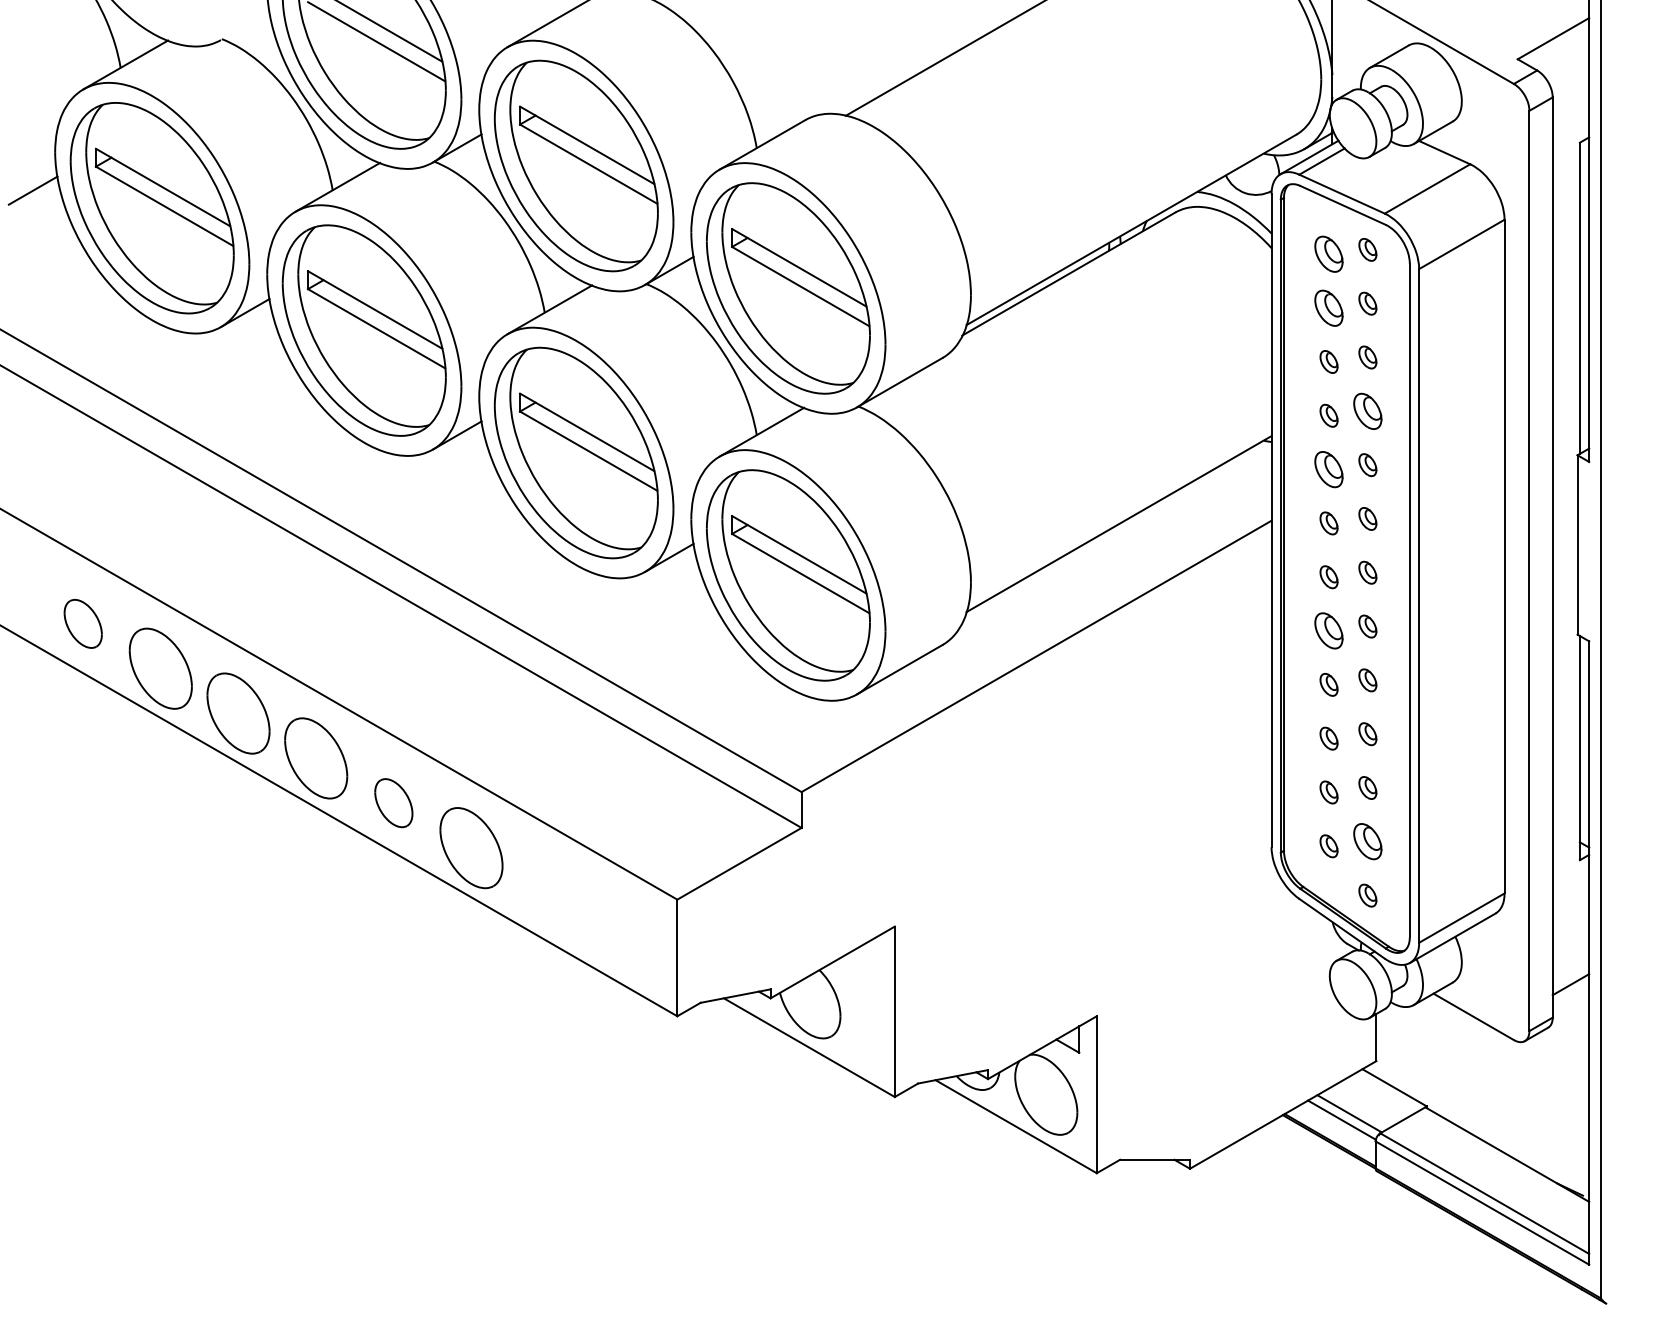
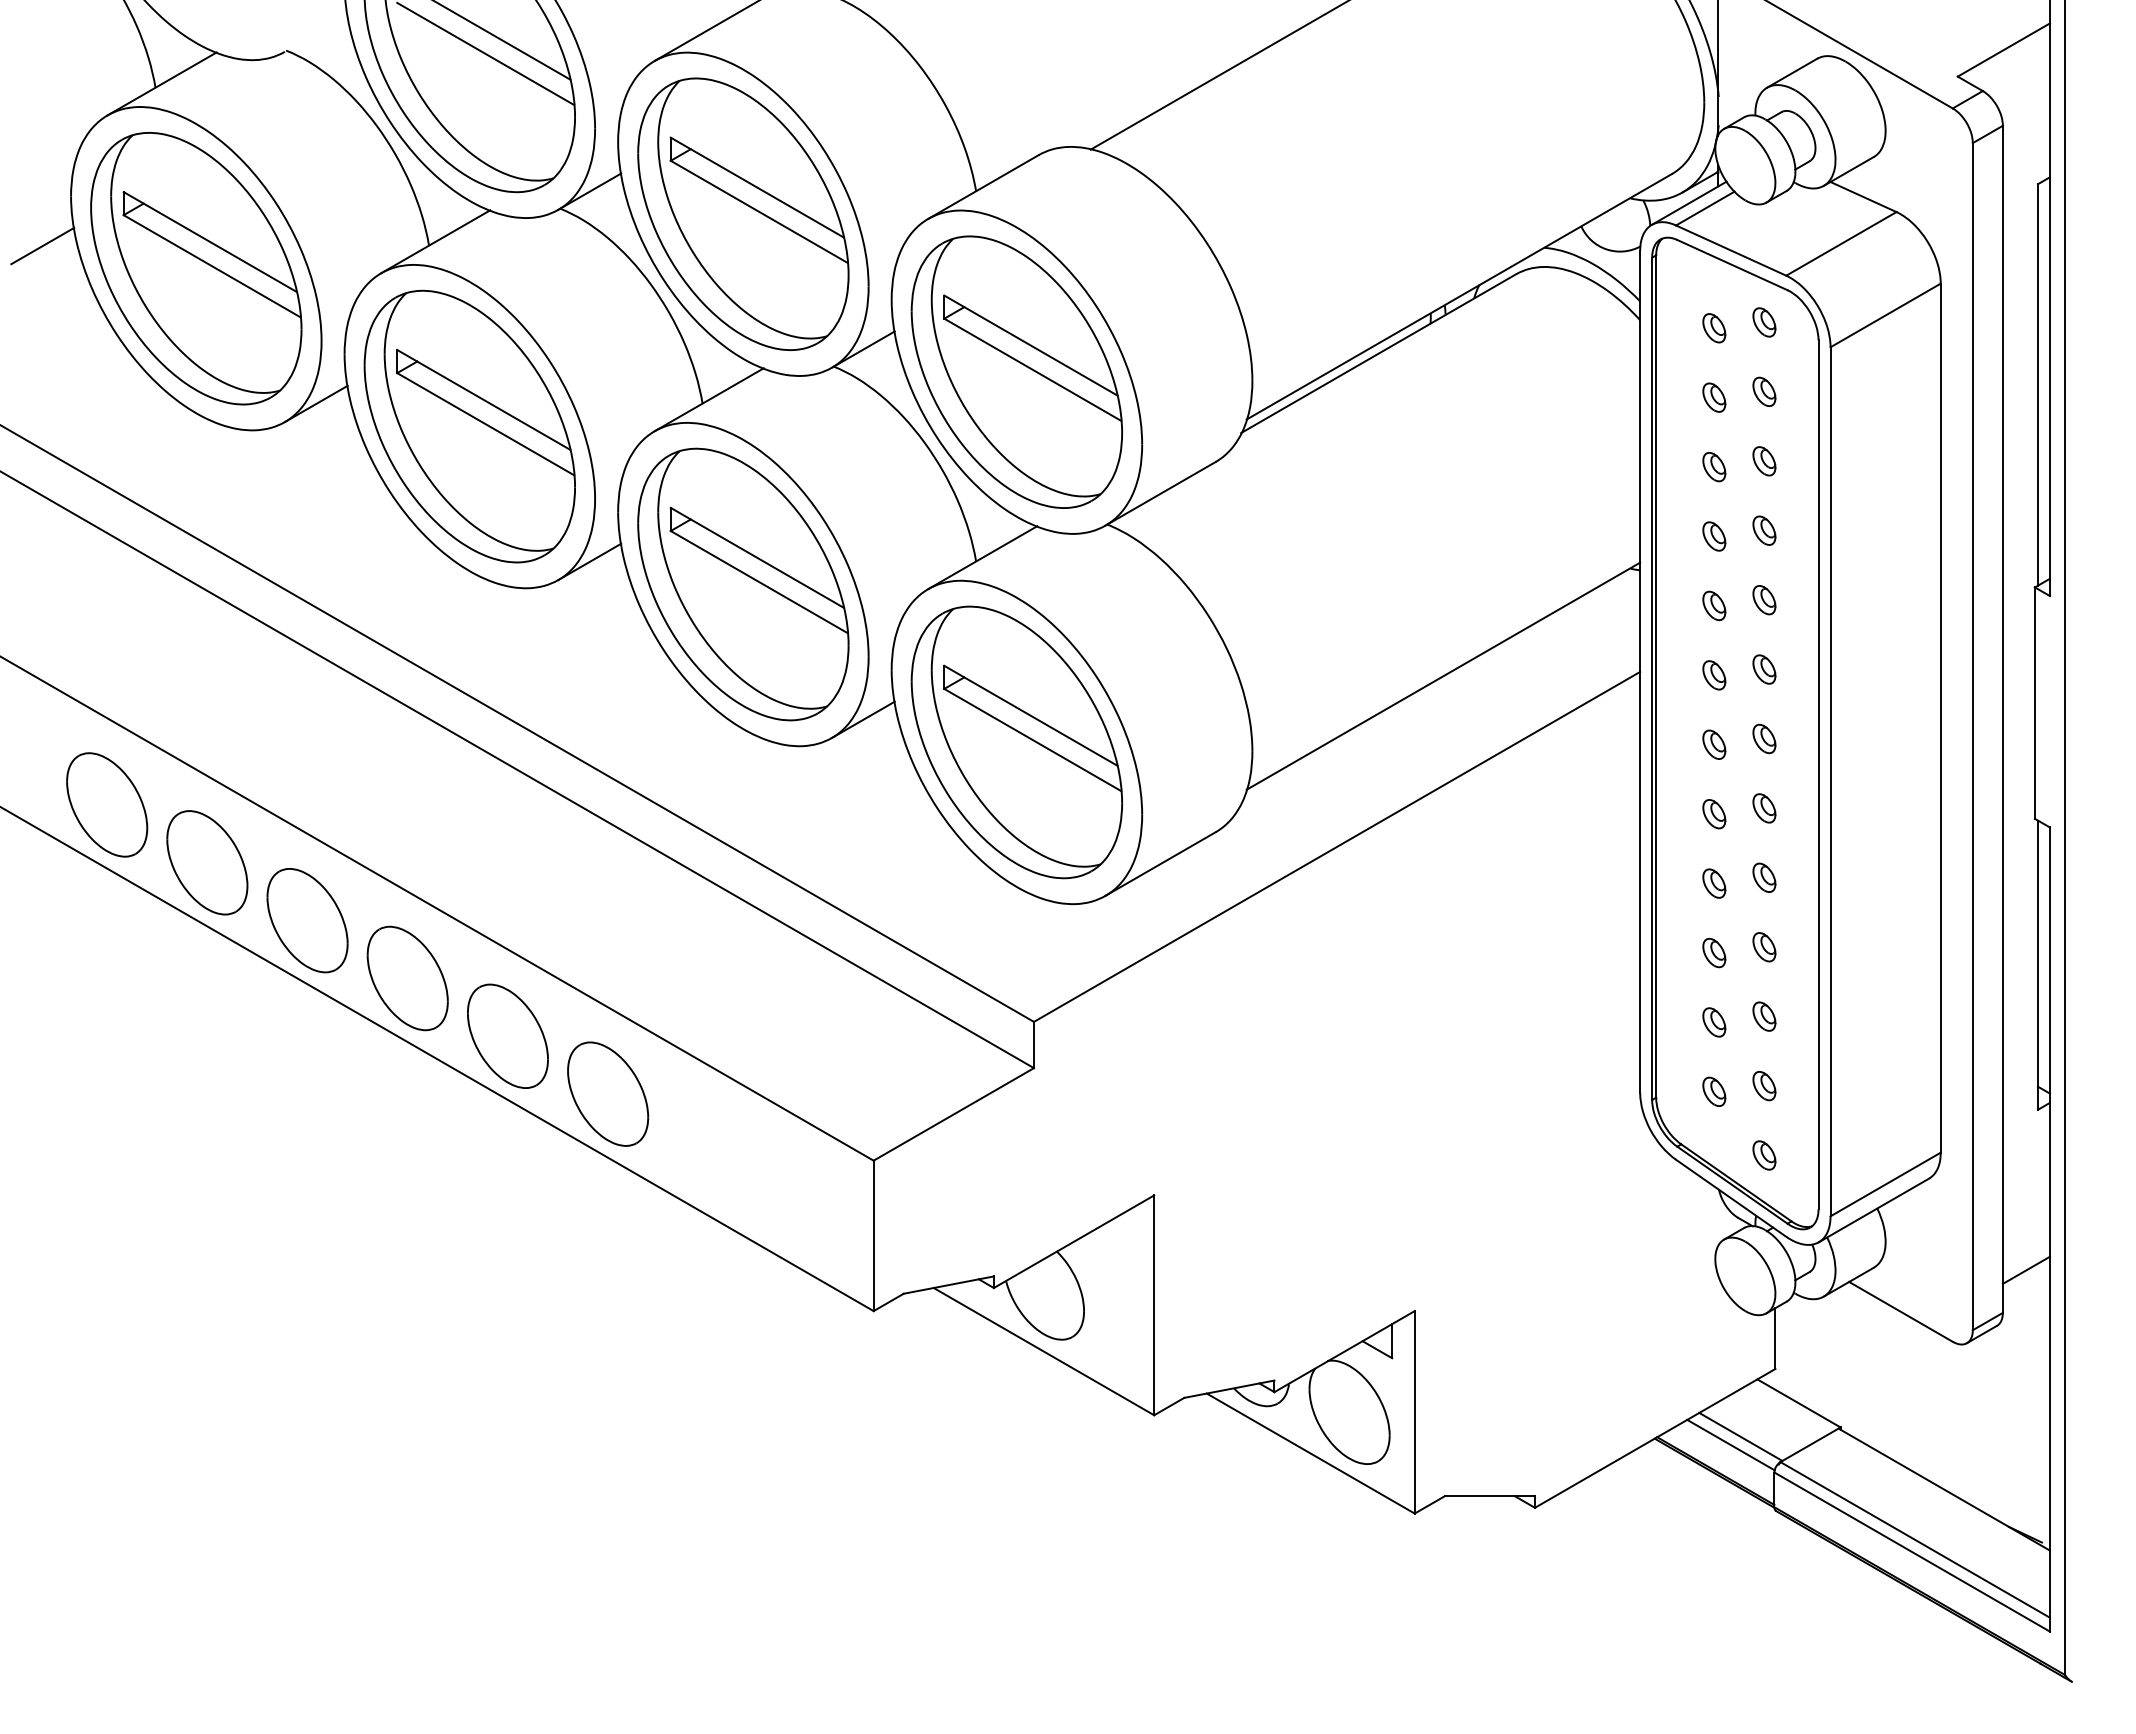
part: (1329, 254) -> (1714, 328), size x0.62
part: (1329, 308) -> (1714, 397), size x0.62
part: (1367, 411) -> (1764, 530), size x0.62
part: (1329, 469) -> (1714, 605), size x0.62
part: (83, 623) -> (107, 804), size x1.67
part: (1329, 631) -> (1714, 814), size x0.62
part: (393, 802) -> (507, 1035), size x1.67
part: (1367, 842) -> (1764, 1086), size x0.62

